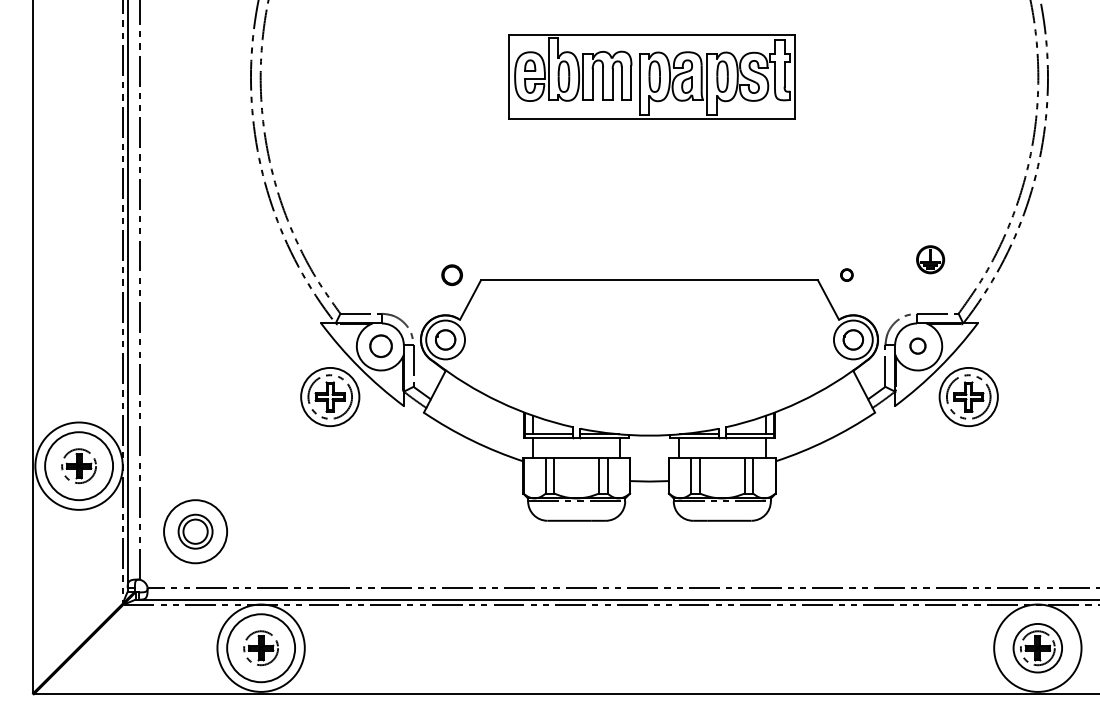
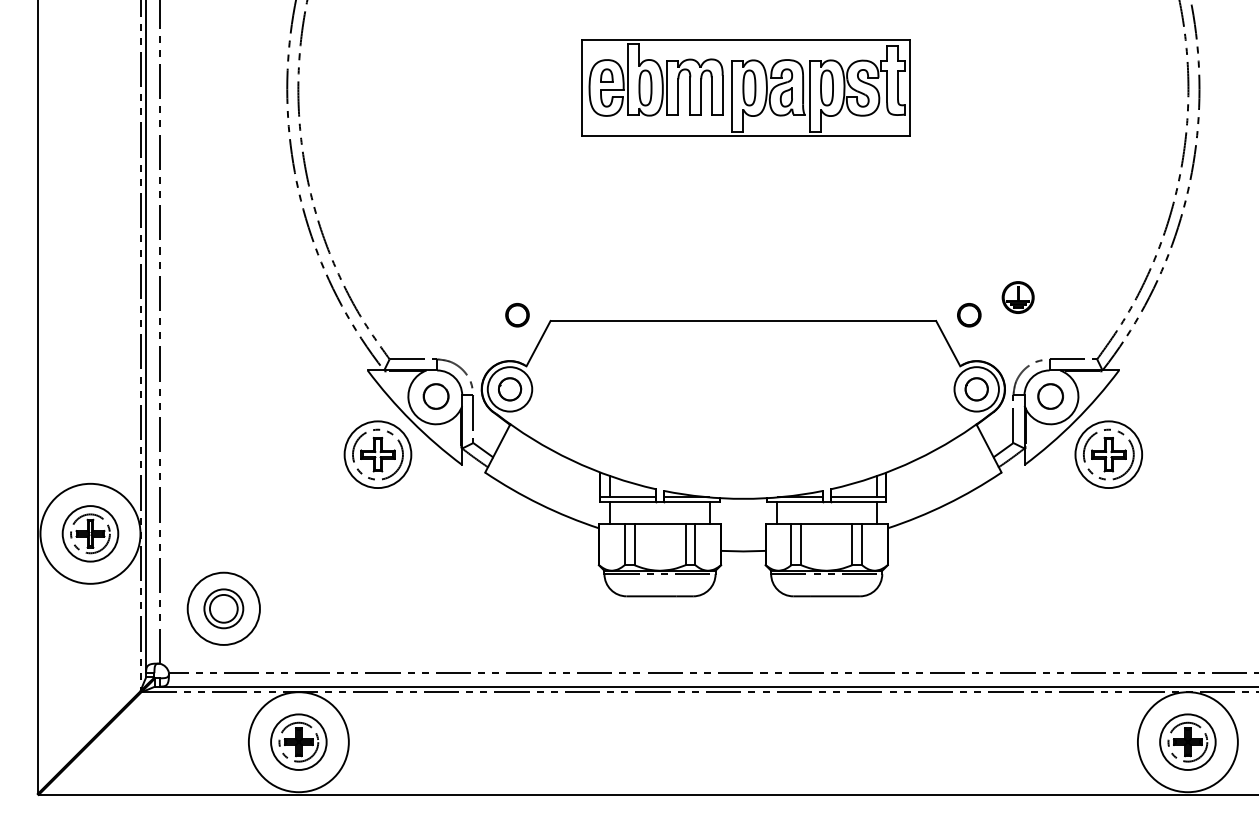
part: (930, 259) -> (1018, 297), moved
circle: (846, 274) -> (968, 314), size x1.67
circle: (917, 345) -> (1050, 395), size x1.43
circle: (78, 465) -> (89, 533), size x0.71
circle: (260, 647) -> (298, 741), size x0.71

